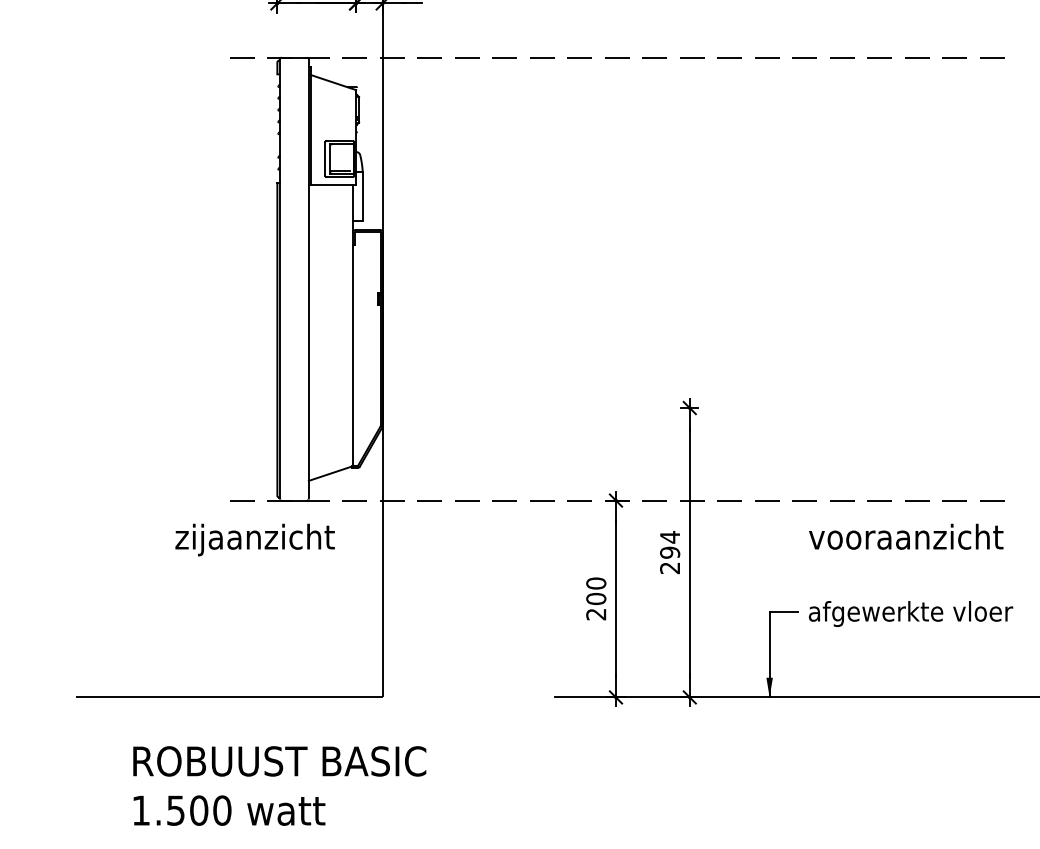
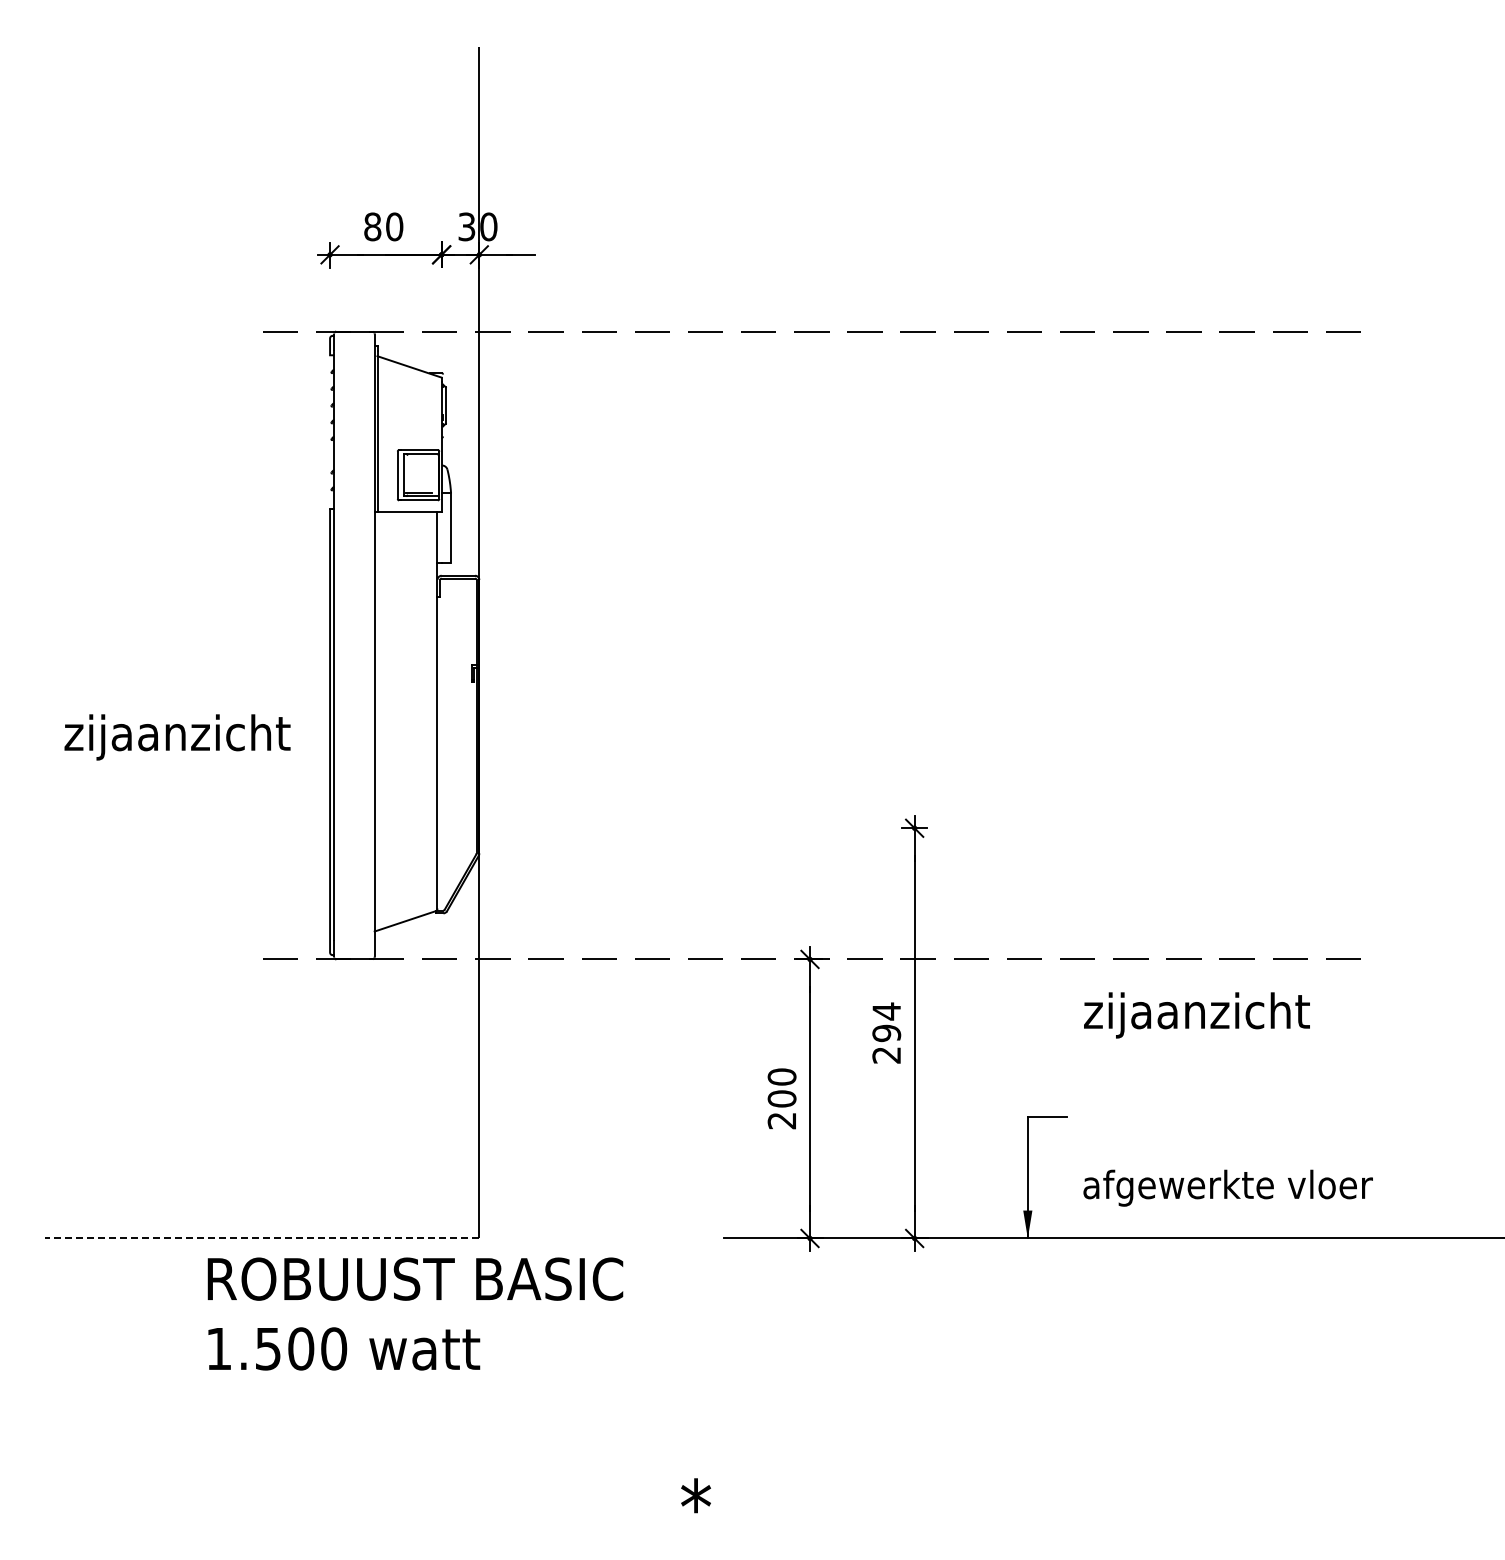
text: (255, 540) -> (177, 737), moved
text: (906, 540) -> (1221, 1015), vooraanzicht -> zijaanzicht
text: (910, 613) -> (1227, 1187), moved
line: (229, 697) -> (261, 1238), solid -> dashed
text: (279, 785) -> (415, 1313), moved

